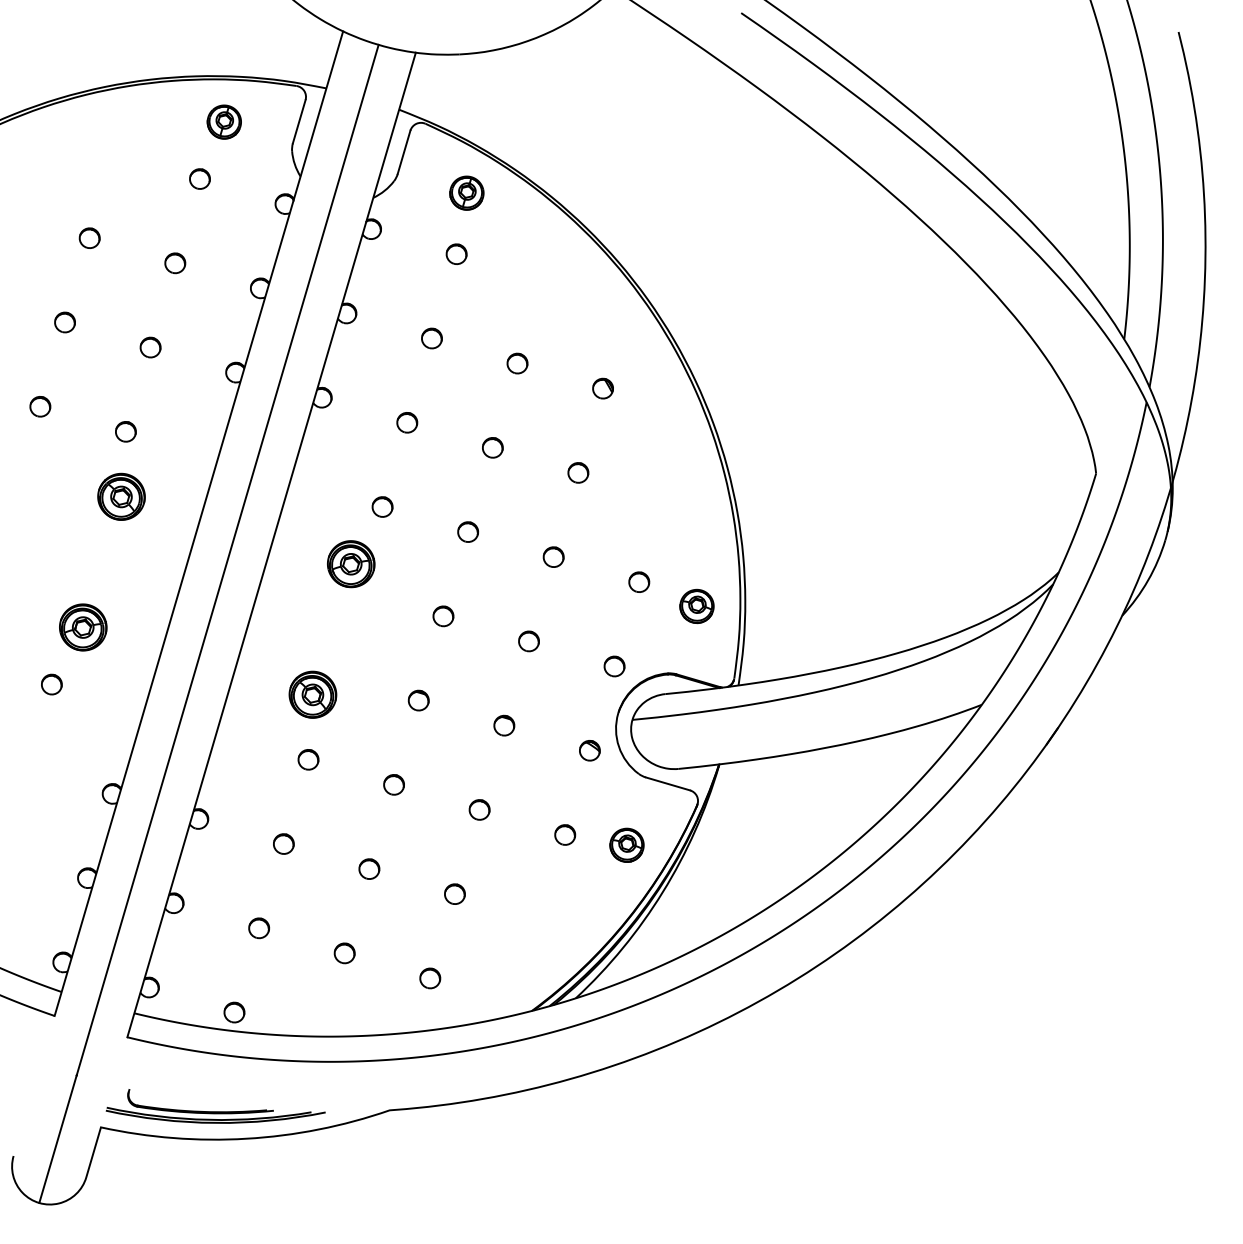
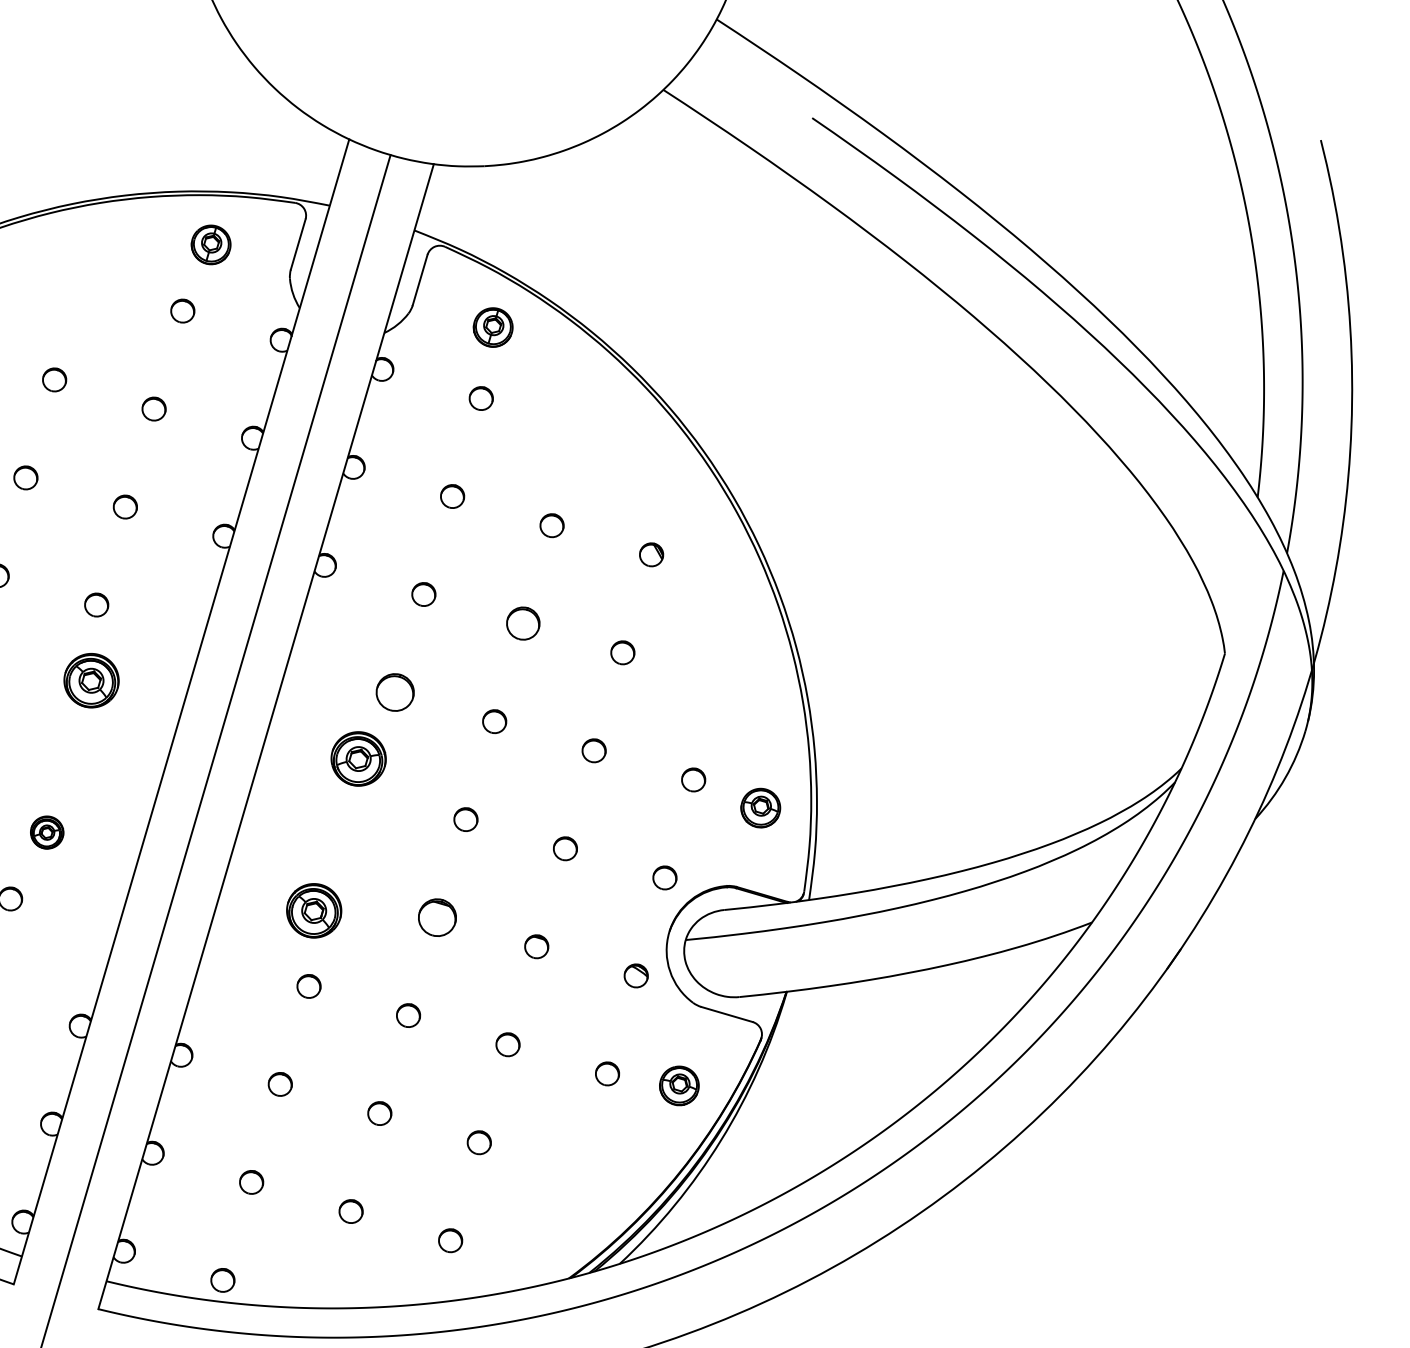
part: (492, 447) -> (522, 623), size x1.4
part: (382, 506) -> (395, 691), size x1.6
part: (83, 627) -> (47, 832), size x0.6
part: (418, 700) -> (436, 917), size x1.6

